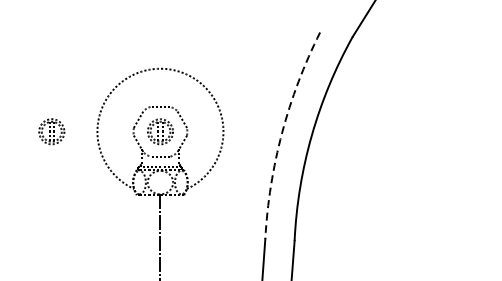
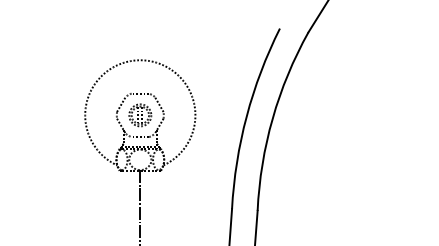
part: (52, 131) -> (45, 115), removed
arc: (281, 133) -> (246, 116), dashed -> solid

